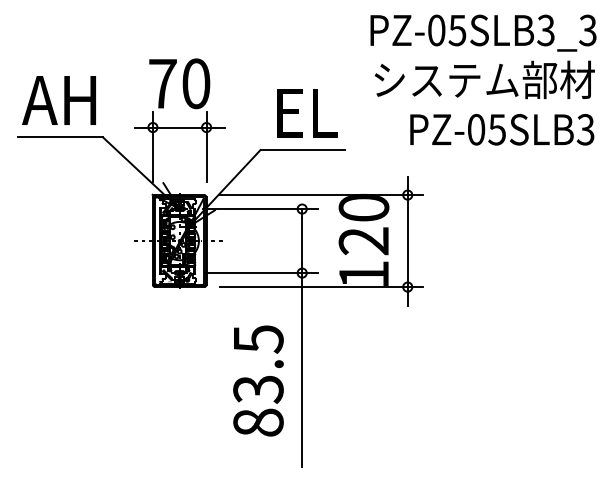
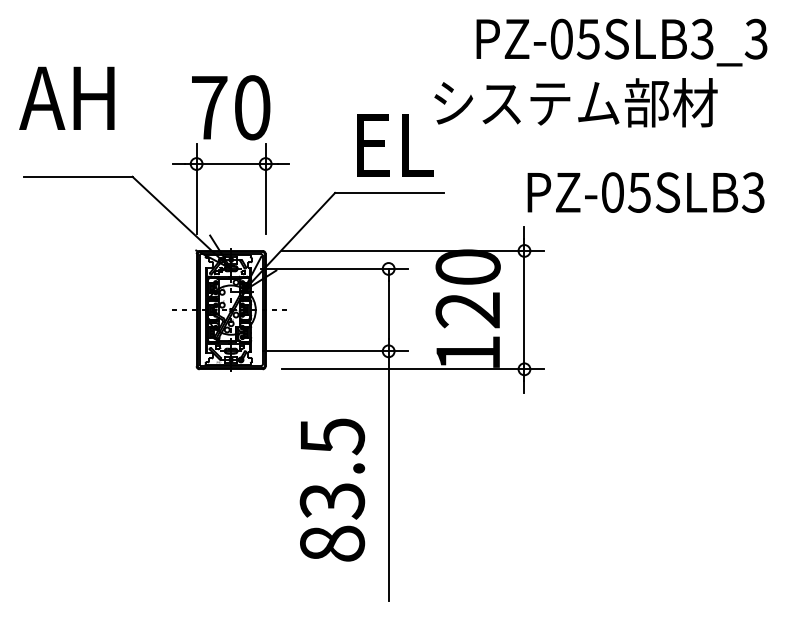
text: (484, 79) -> (575, 102), moved
text: (58, 100) -> (66, 98), moved
text: (502, 129) -> (646, 192), moved

